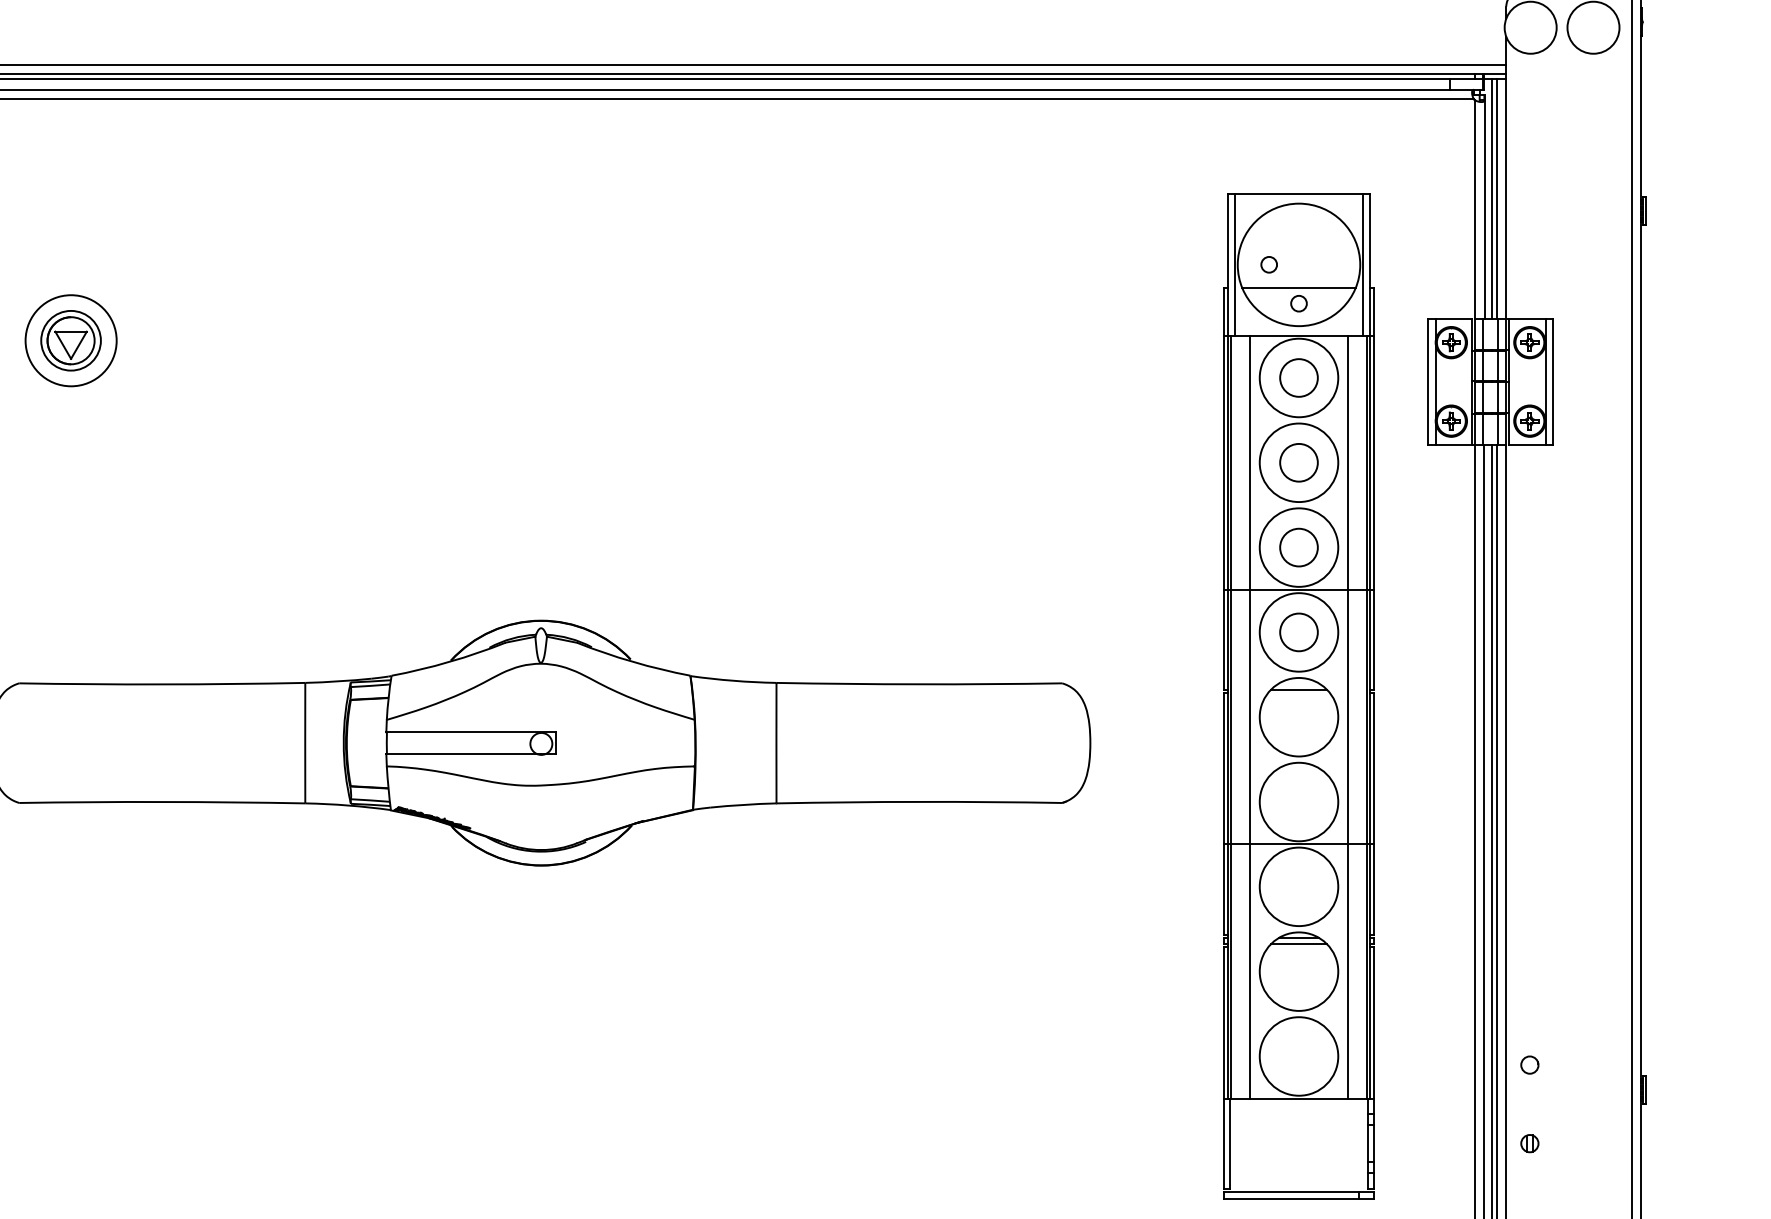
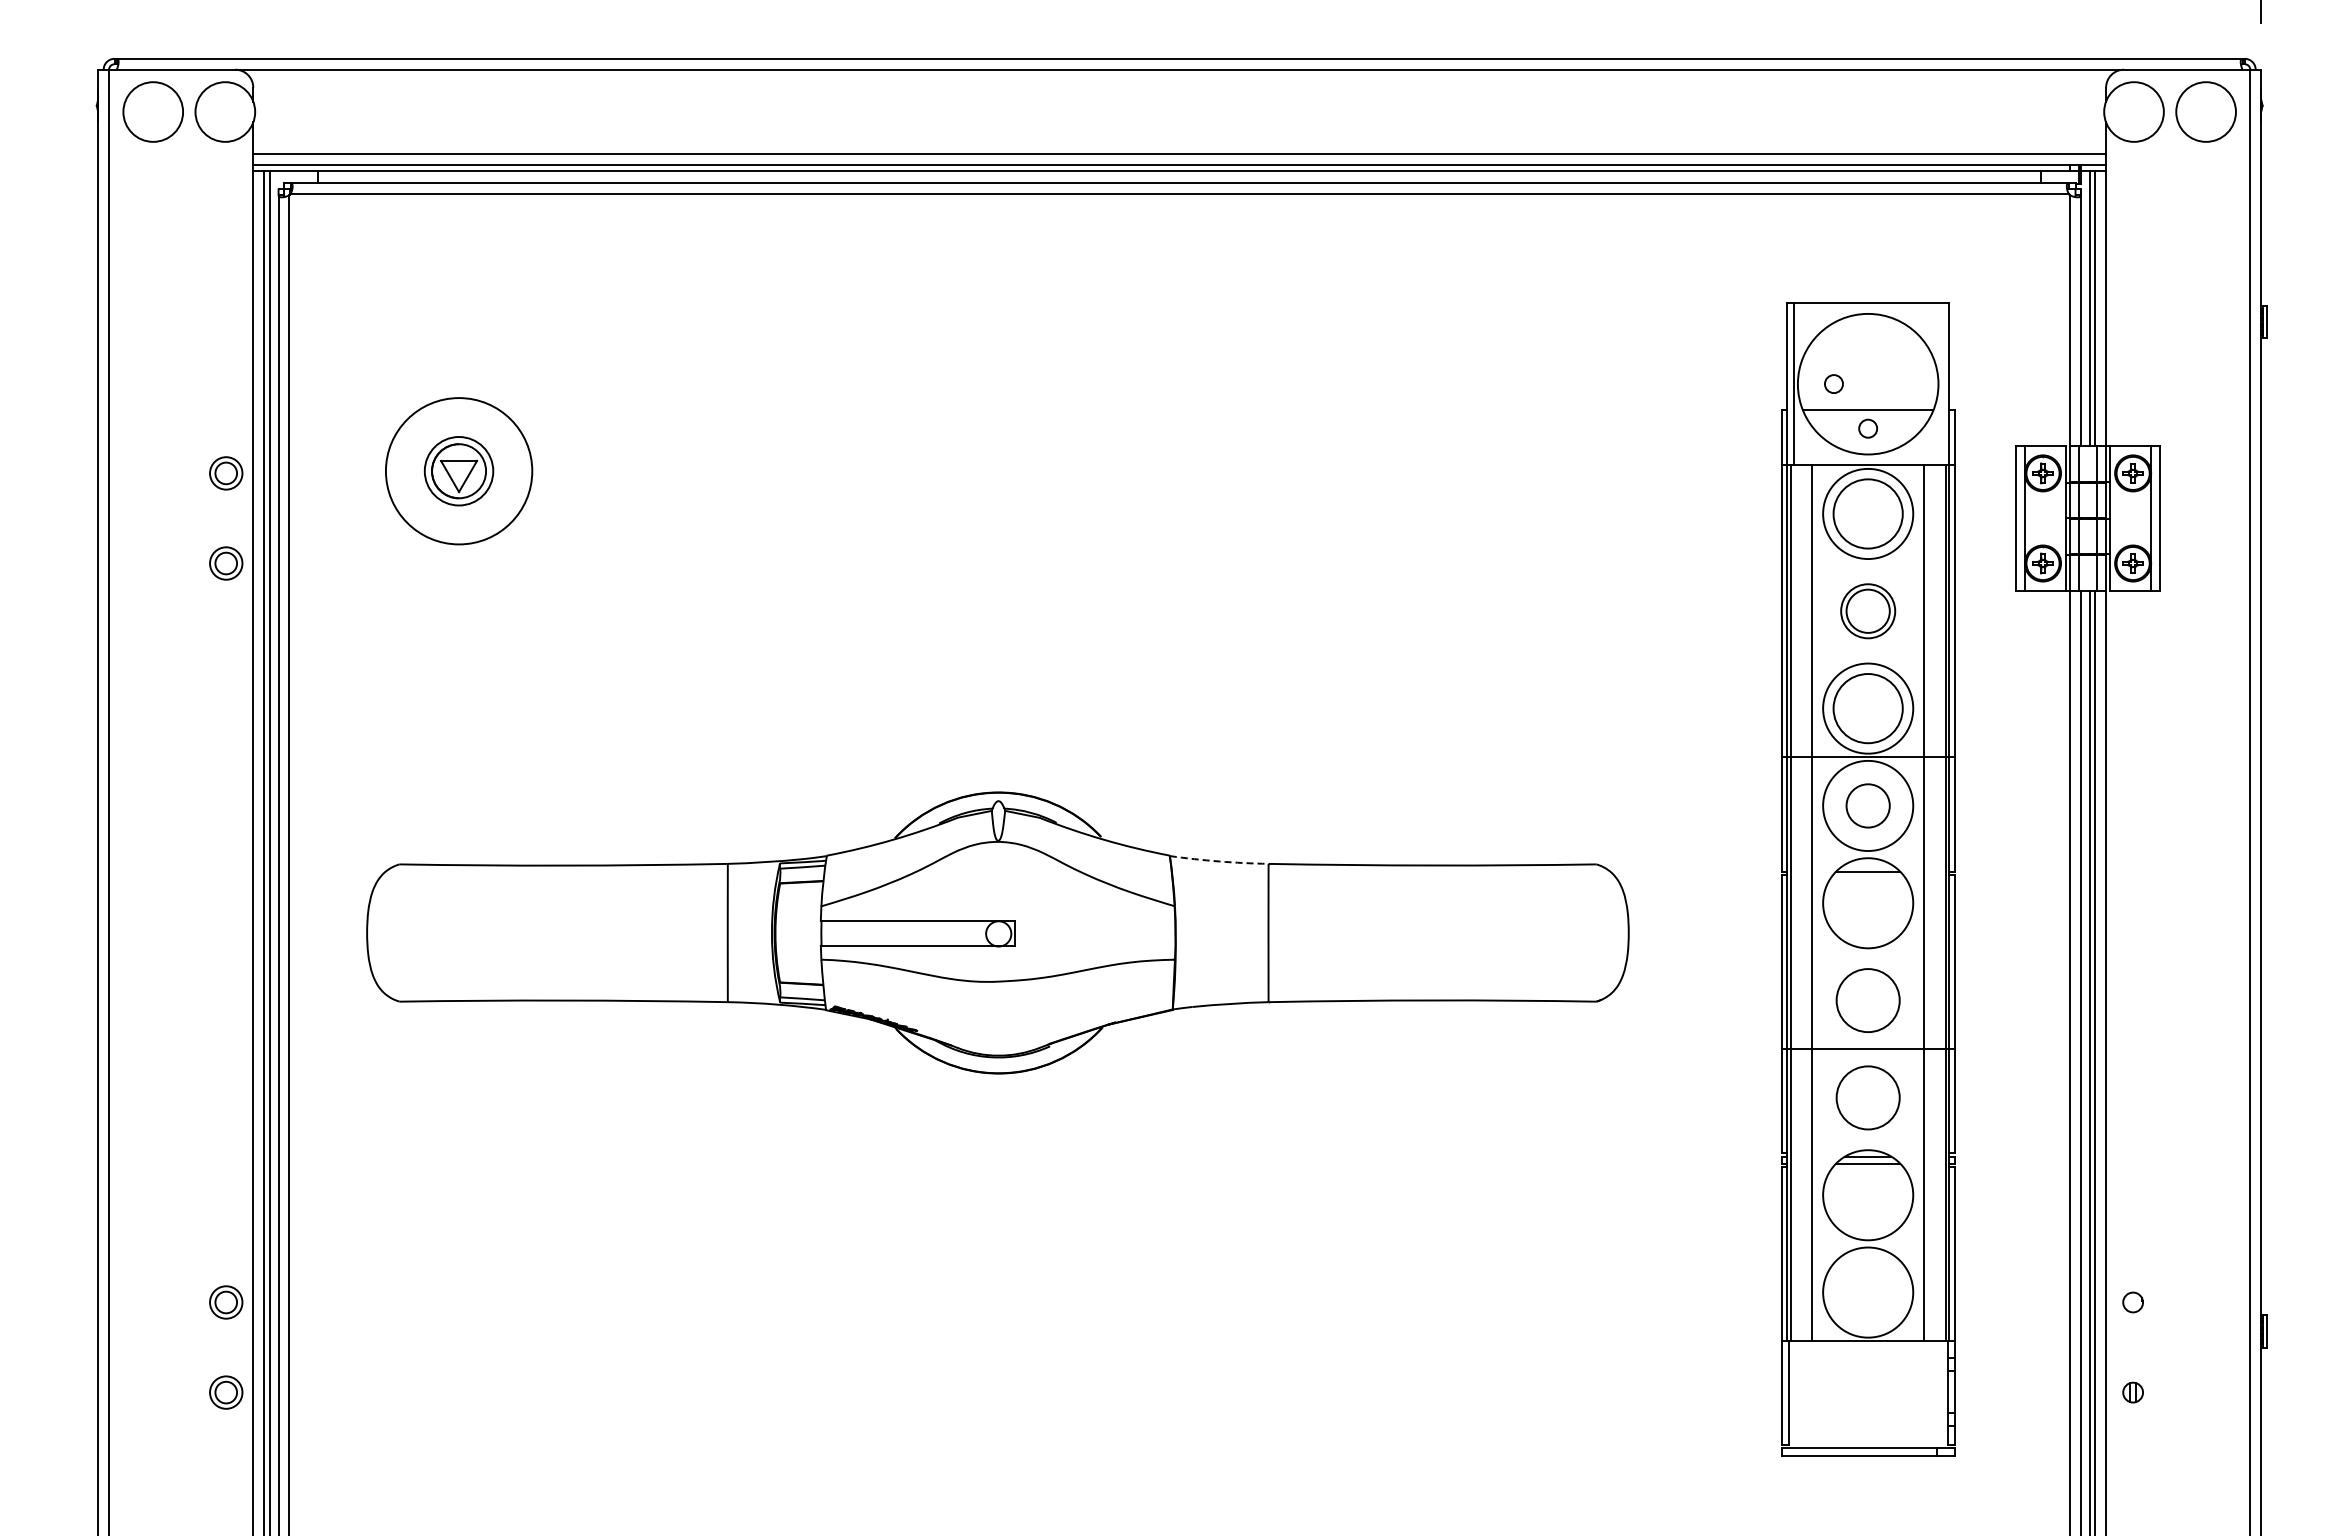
line: (1363, 265) -> (1942, 384), removed
circle: (70, 340) -> (458, 470), size x1.4
circle: (1298, 377) -> (1867, 513), size x1.6
circle: (1299, 462) -> (1868, 611), size x0.6
circle: (1298, 547) -> (1867, 708), size x1.6
arc: (733, 680) -> (1219, 861), solid -> dashed
circle: (1299, 801) -> (1868, 1000), size x0.7
circle: (1299, 886) -> (1868, 1097), size x0.7

